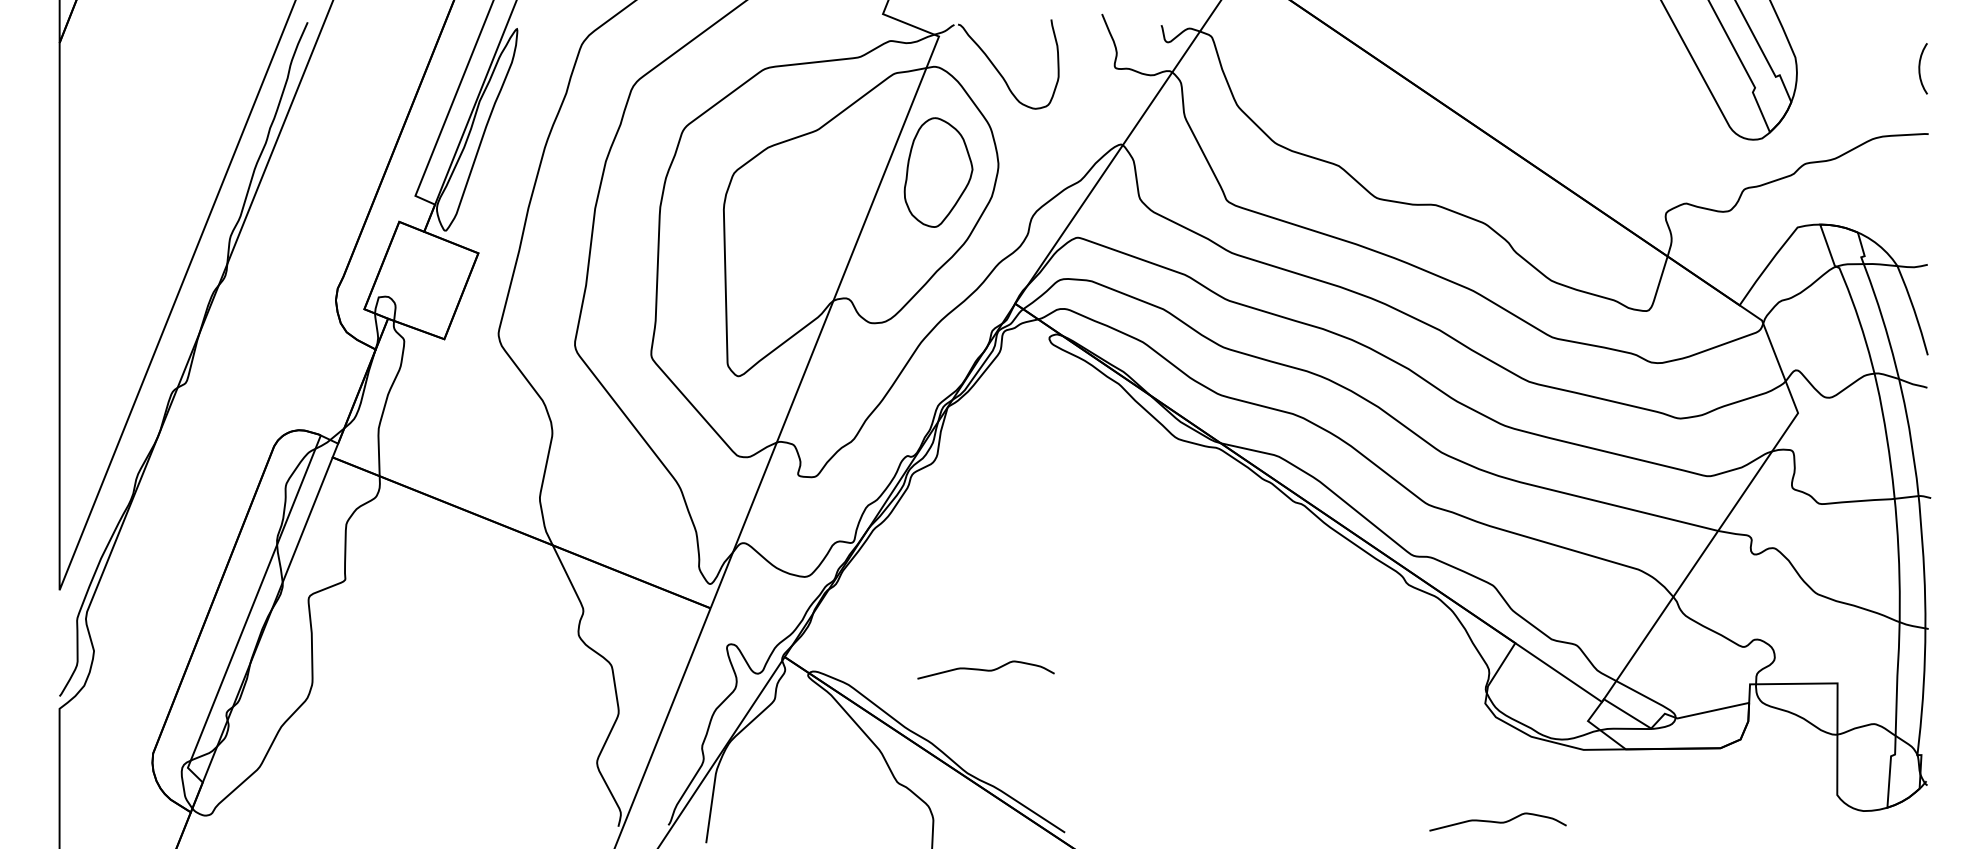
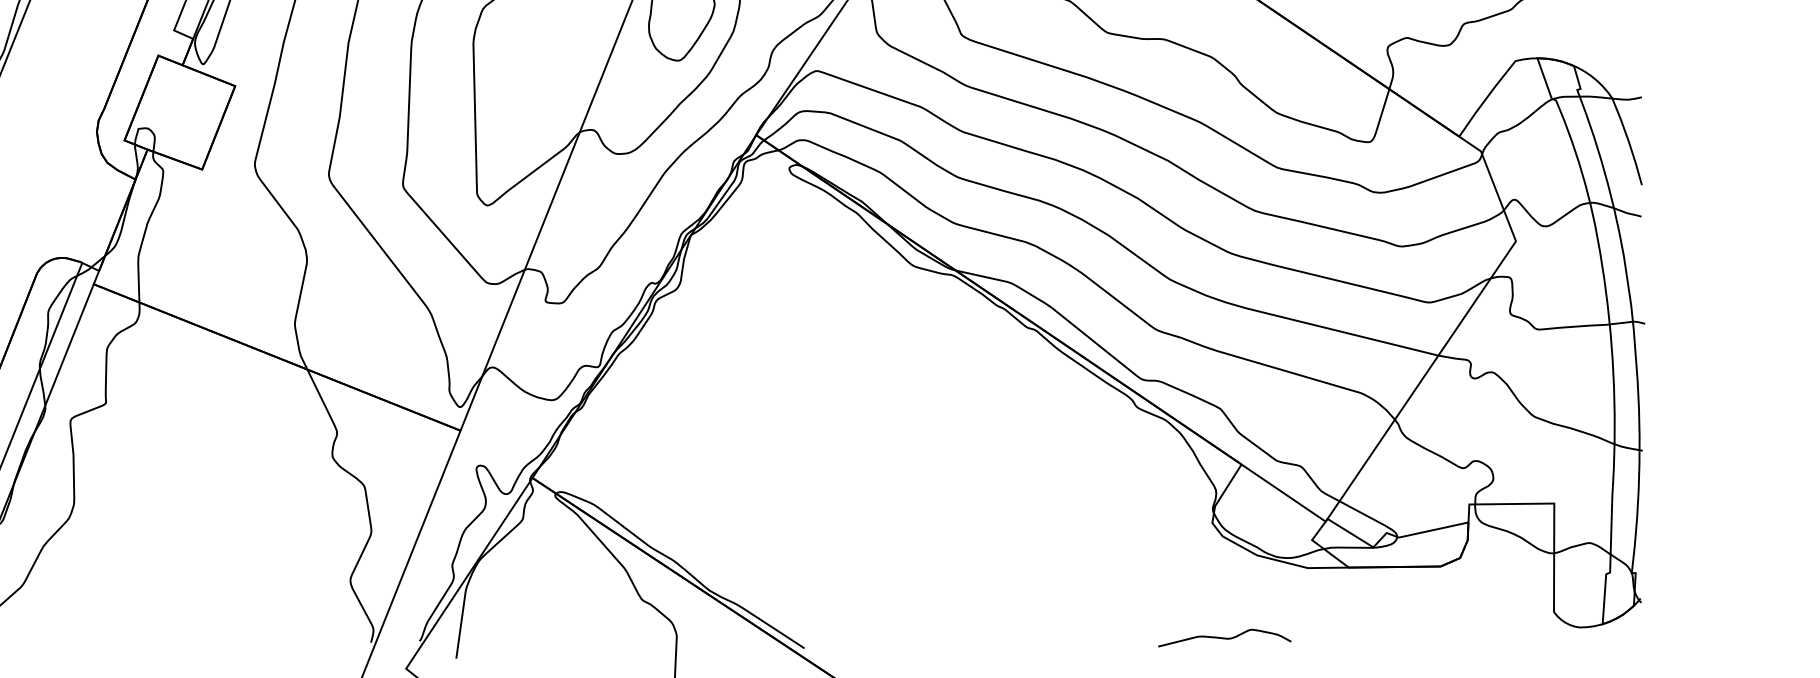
curve: (985, 669) -> (727, 490), removed

